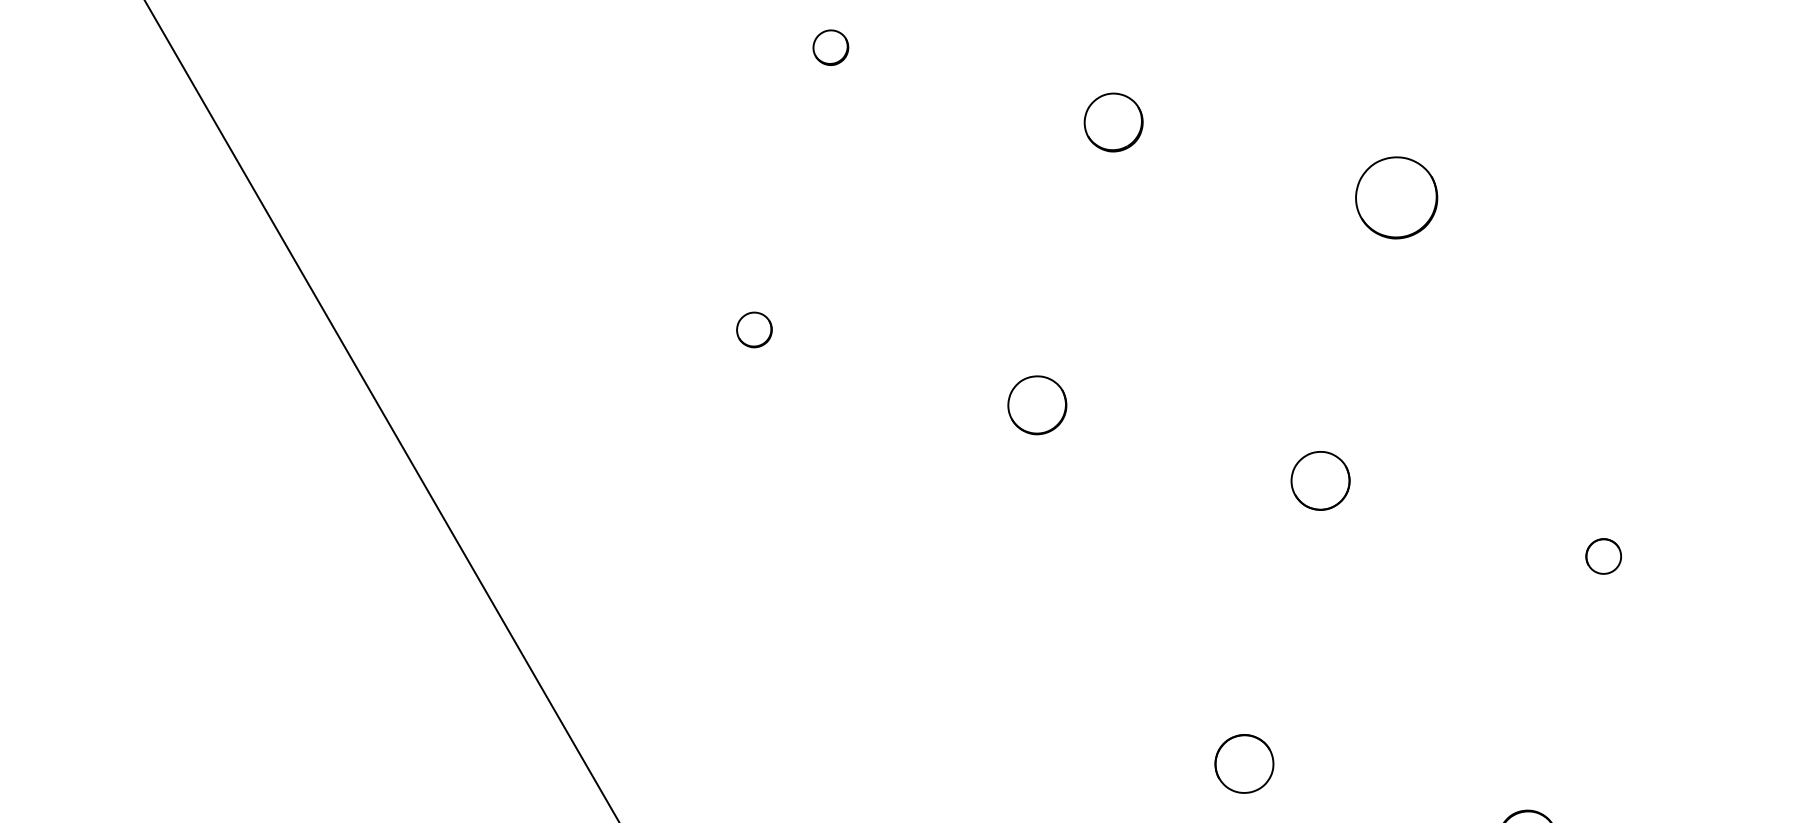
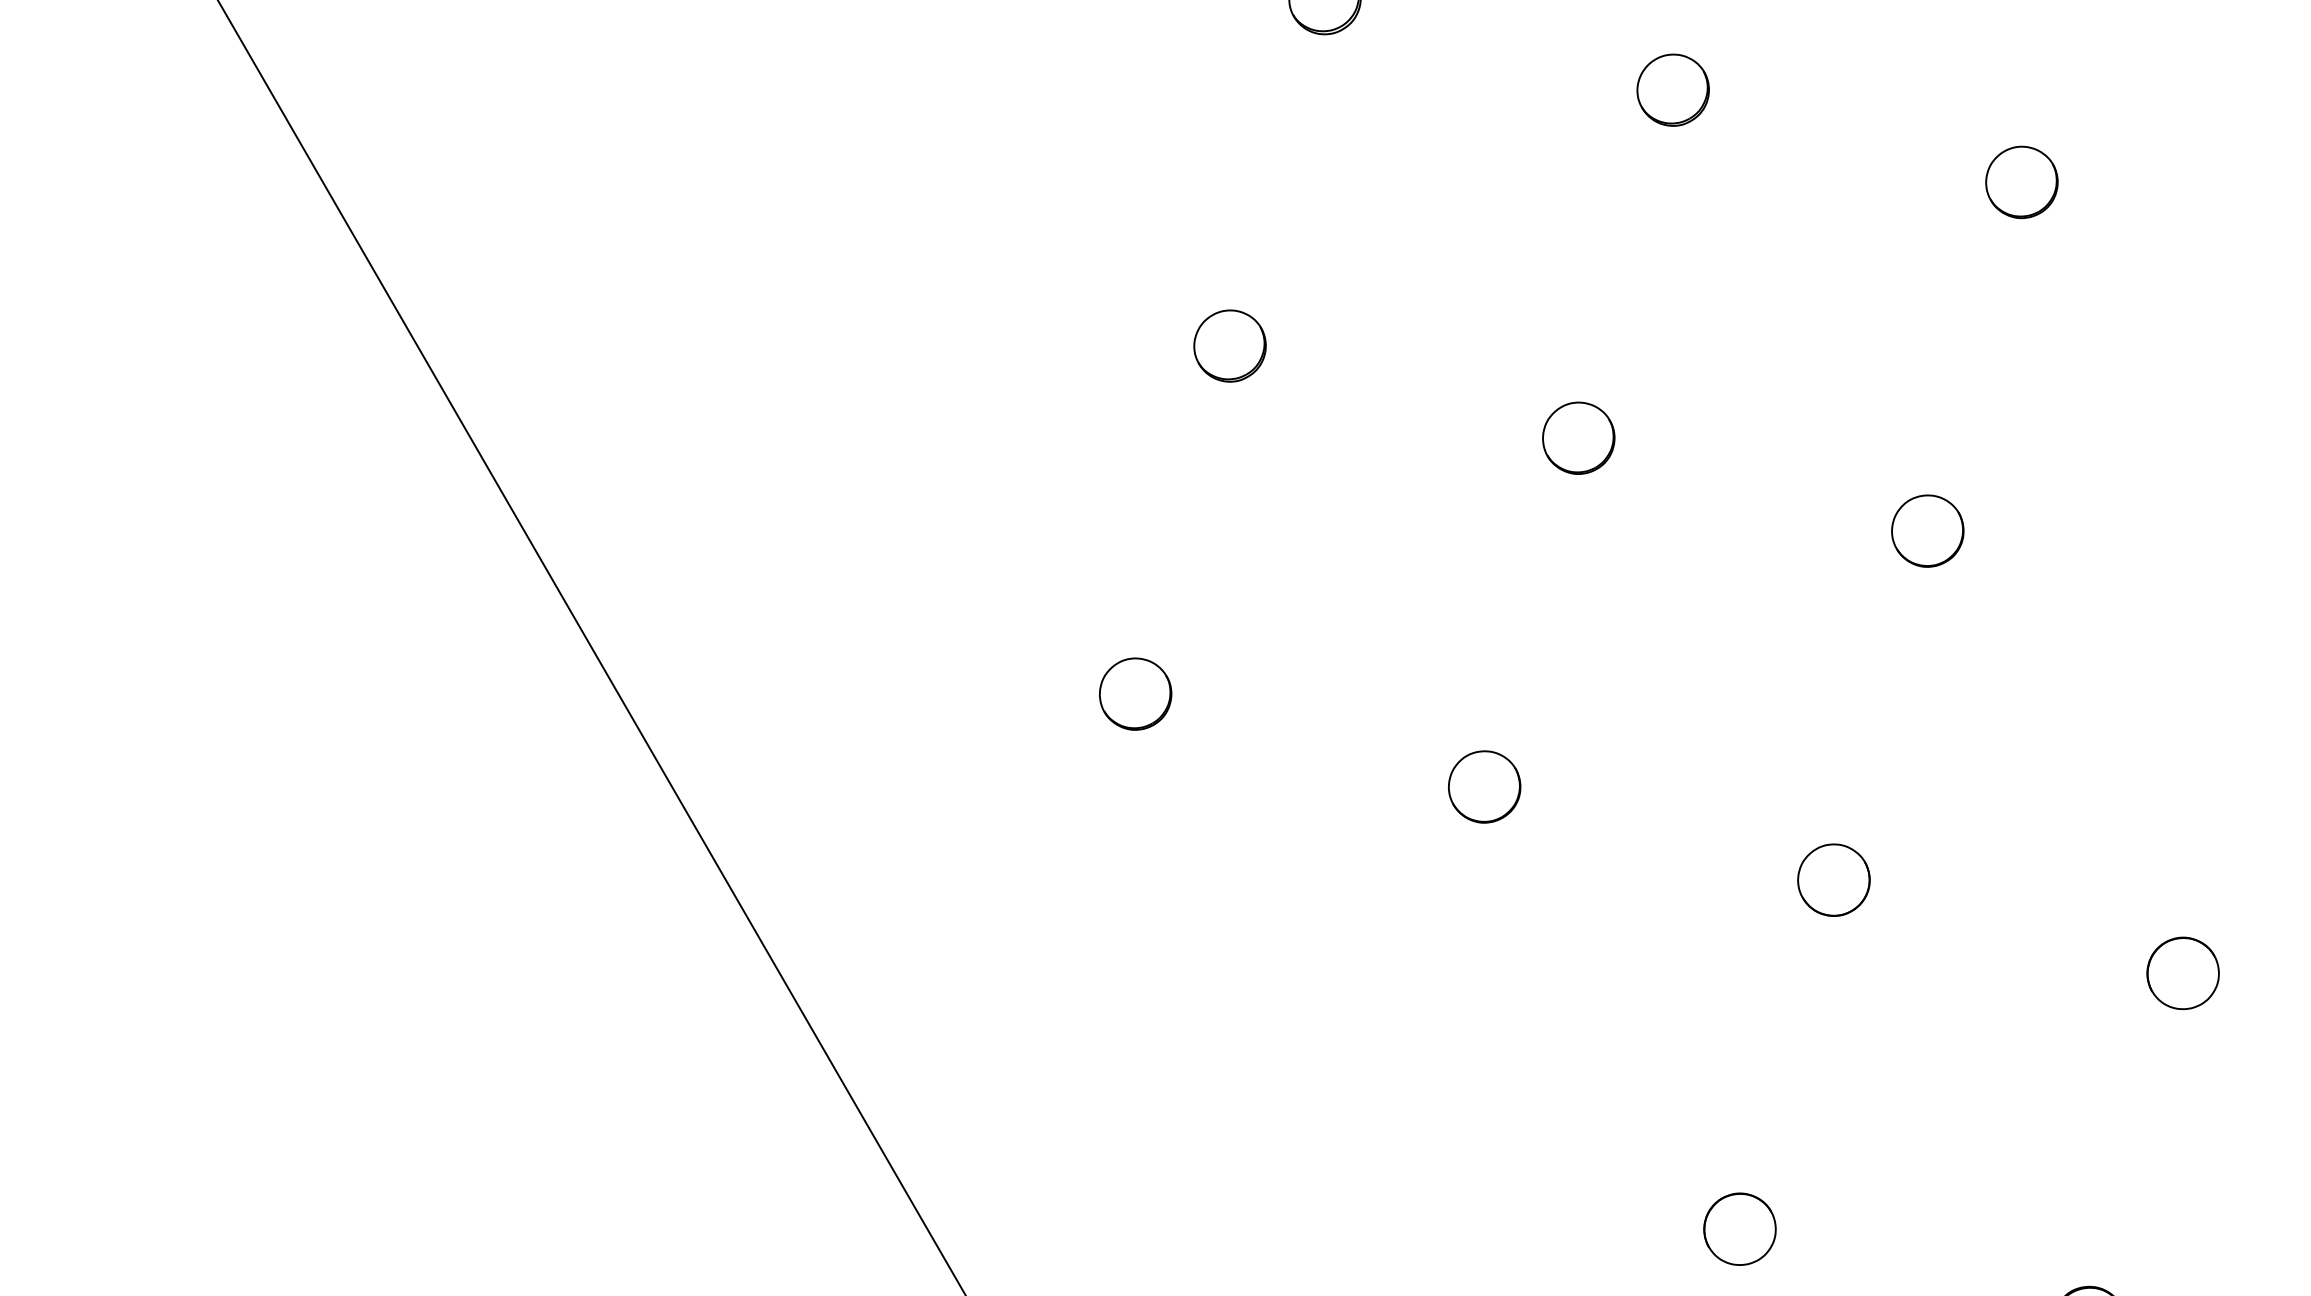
part: (830, 47) -> (1229, 345), size x1.67
part: (1396, 197) -> (1927, 530), size x0.71
part: (754, 329) -> (1135, 693), size x1.67
part: (1603, 556) -> (2182, 973), size x1.67

